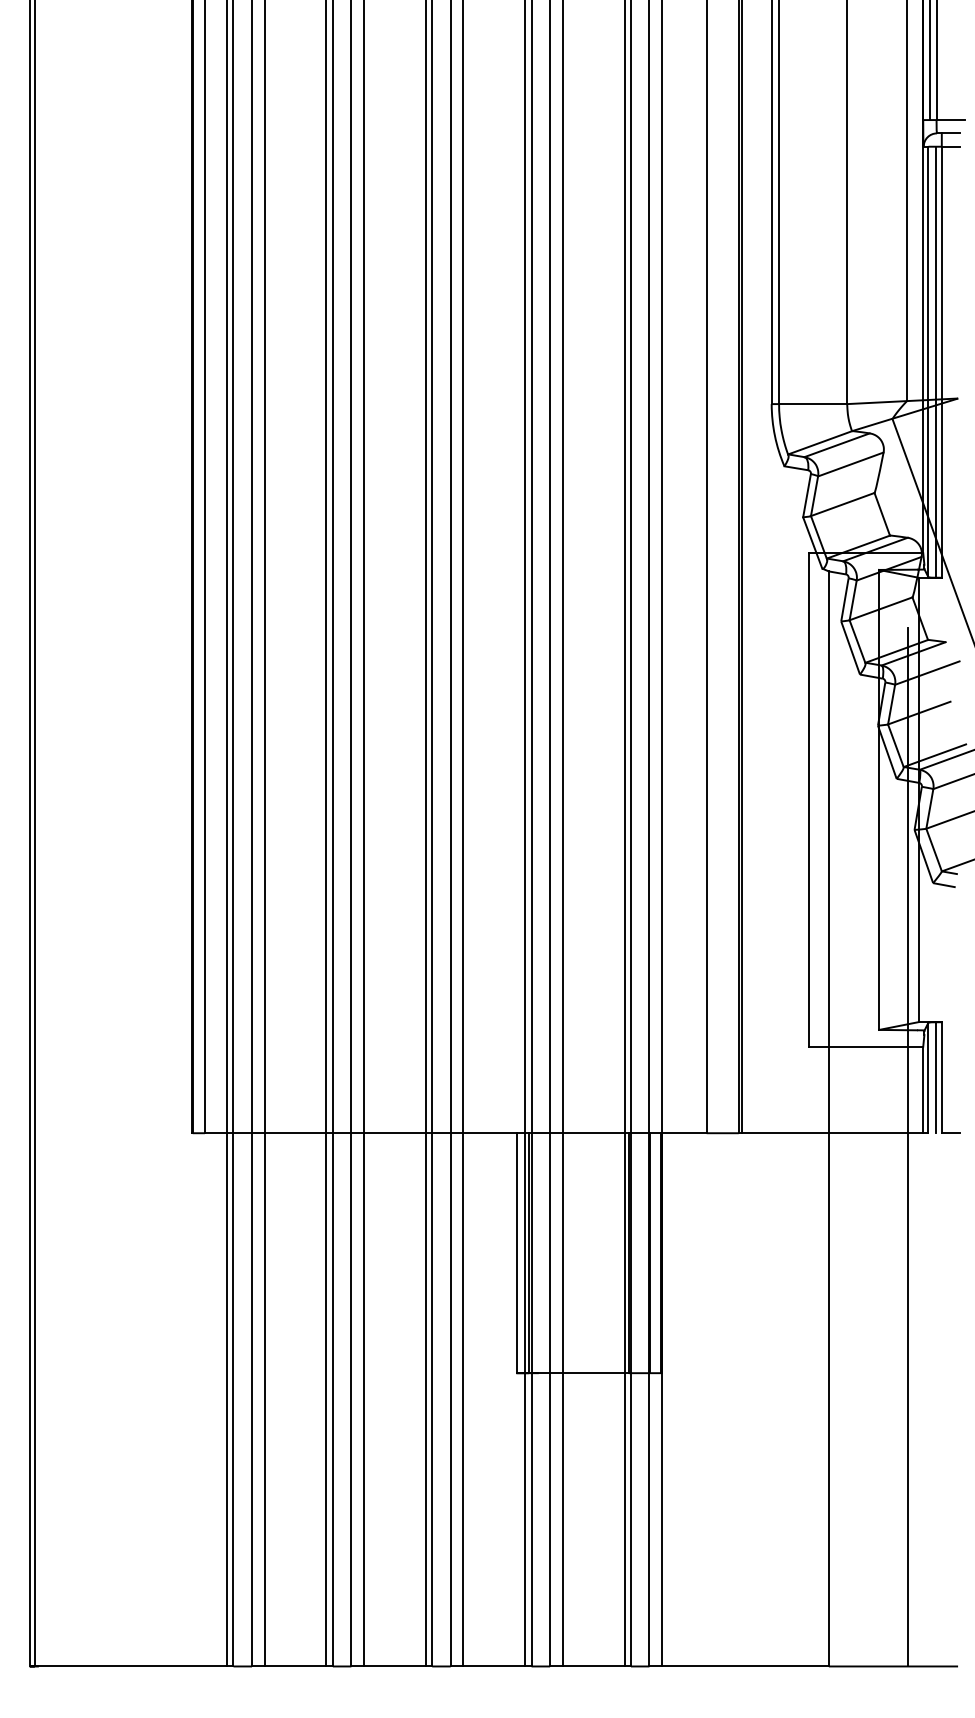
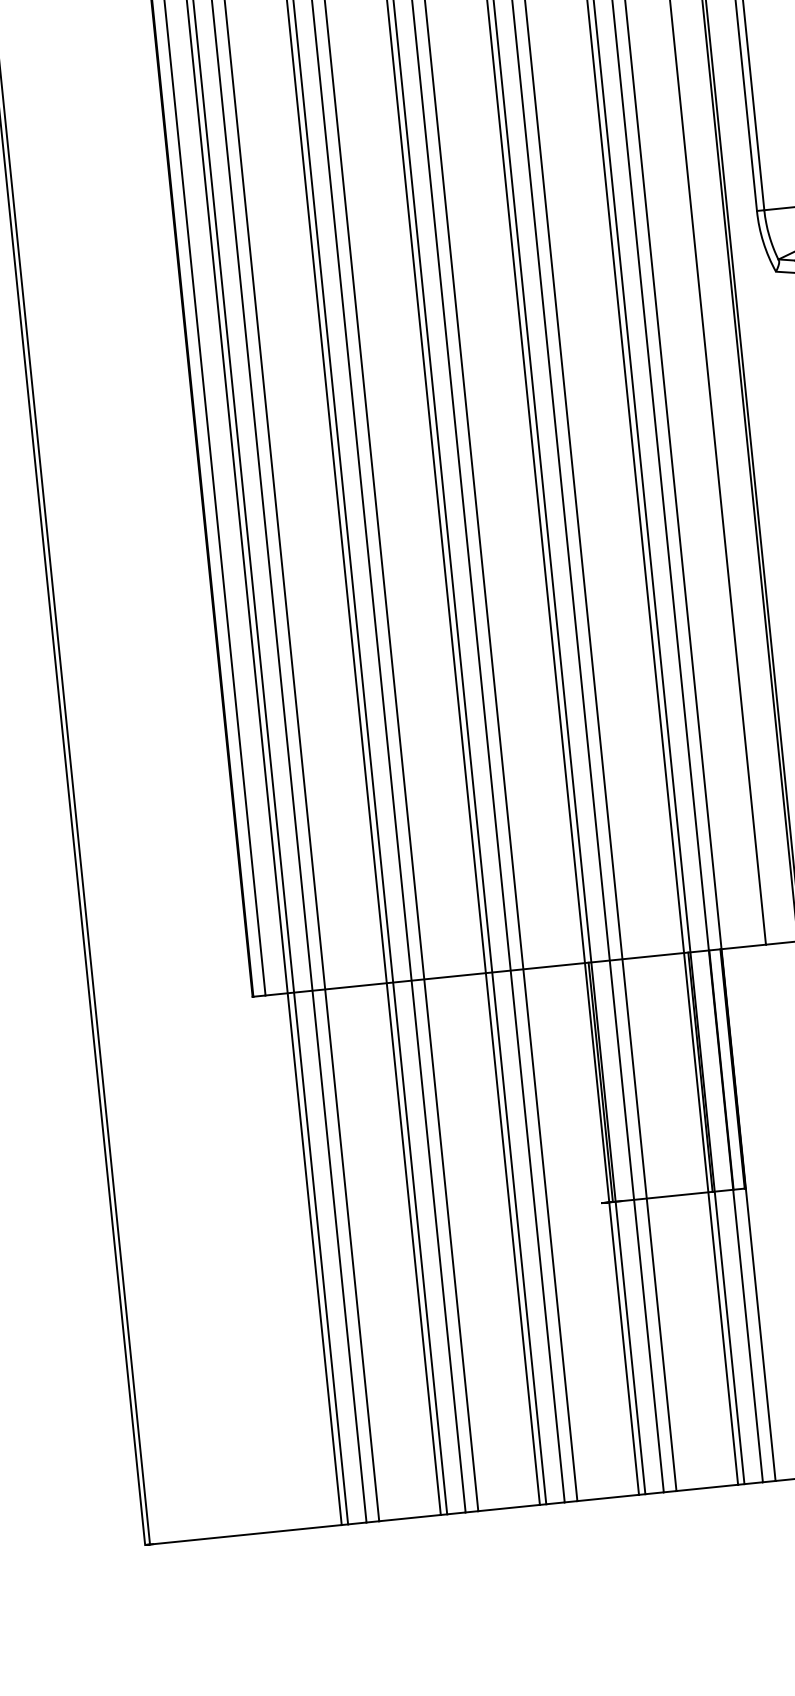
line: (516, 1253) -> (588, 1083), removed

